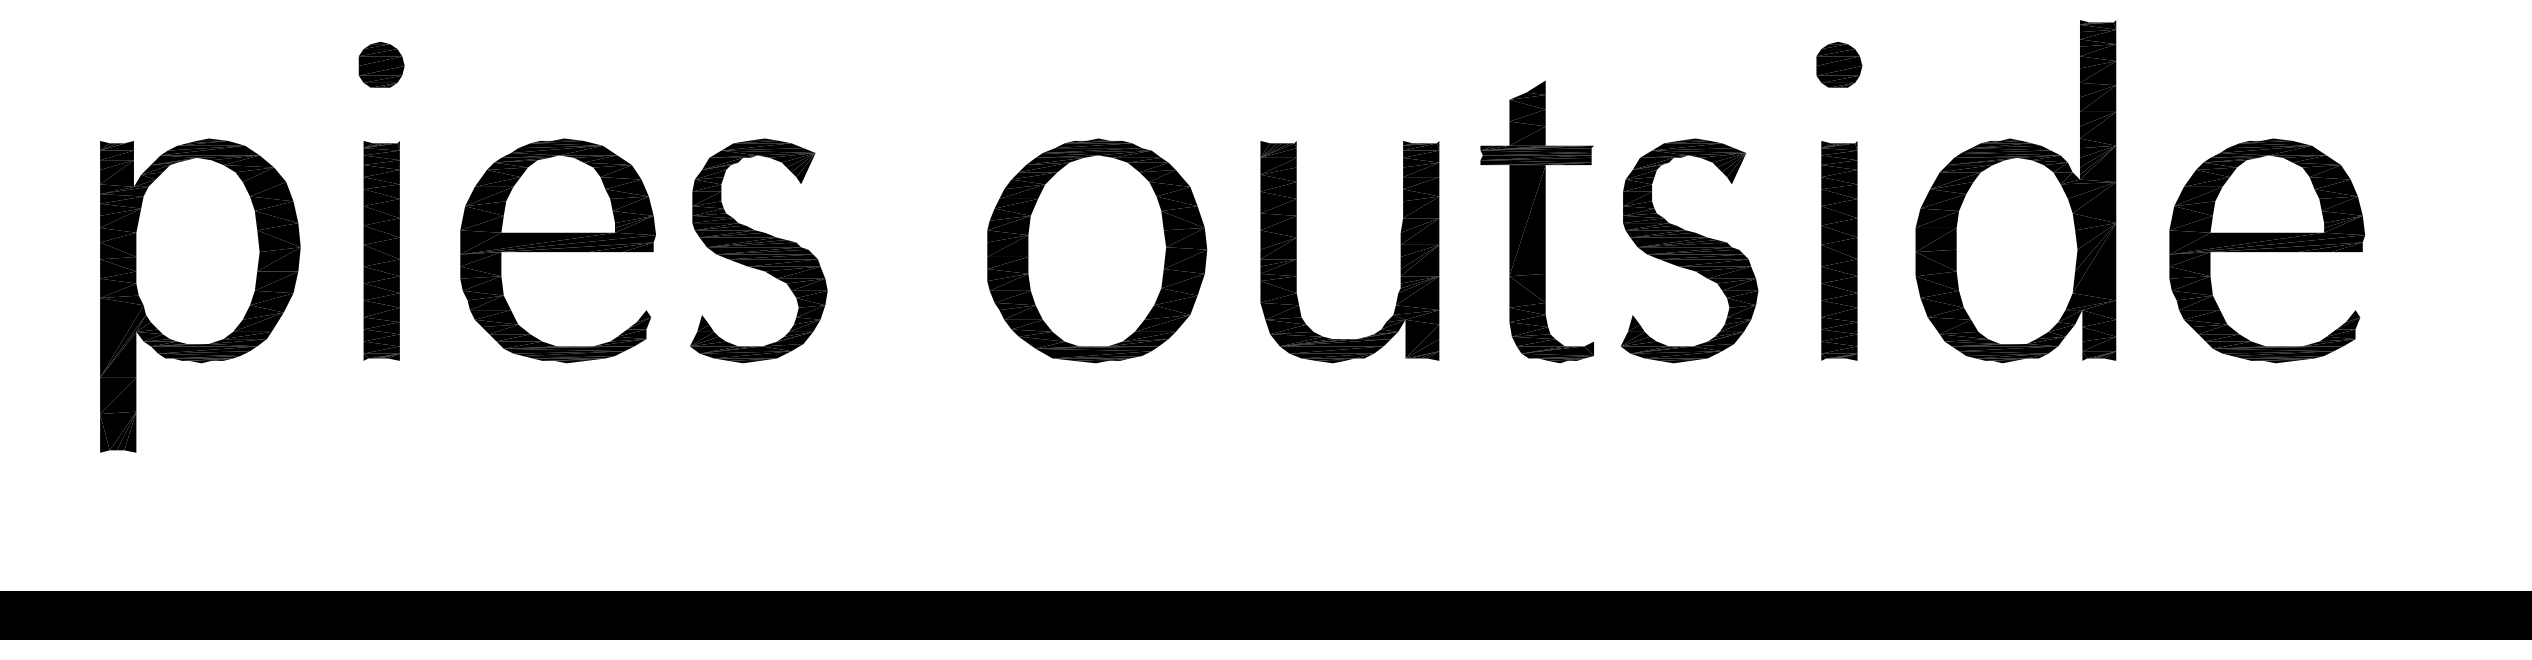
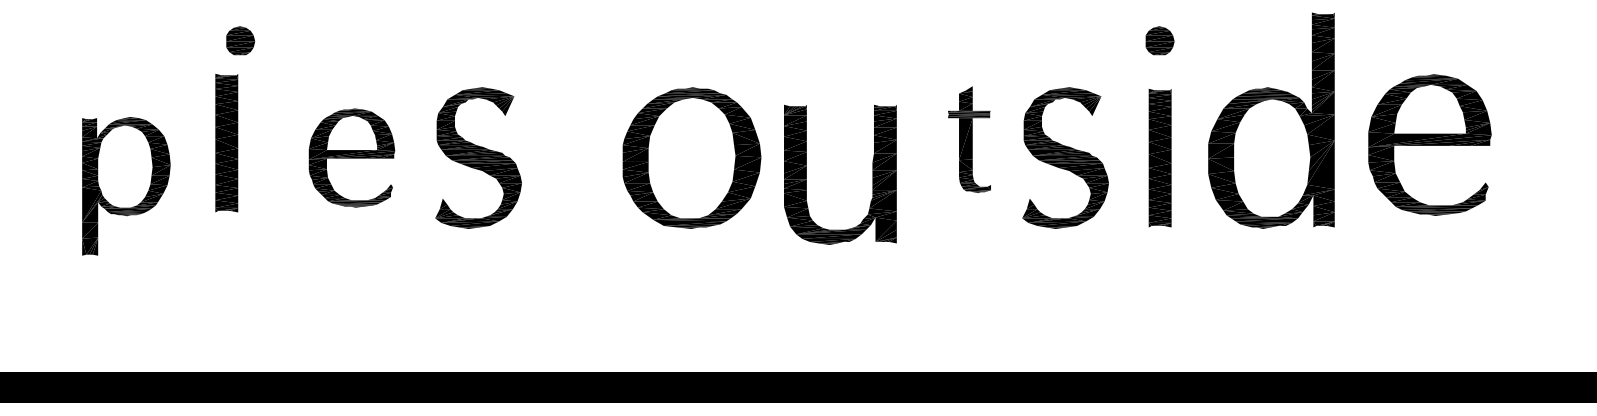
part: (1537, 221) -> (969, 139), size x0.6
part: (381, 249) -> (226, 142), moved
part: (557, 249) -> (351, 157), size x0.7
part: (2266, 249) -> (1429, 144), moved
part: (1400, 251) -> (872, 174), moved
part: (200, 295) -> (126, 186), size x0.7

